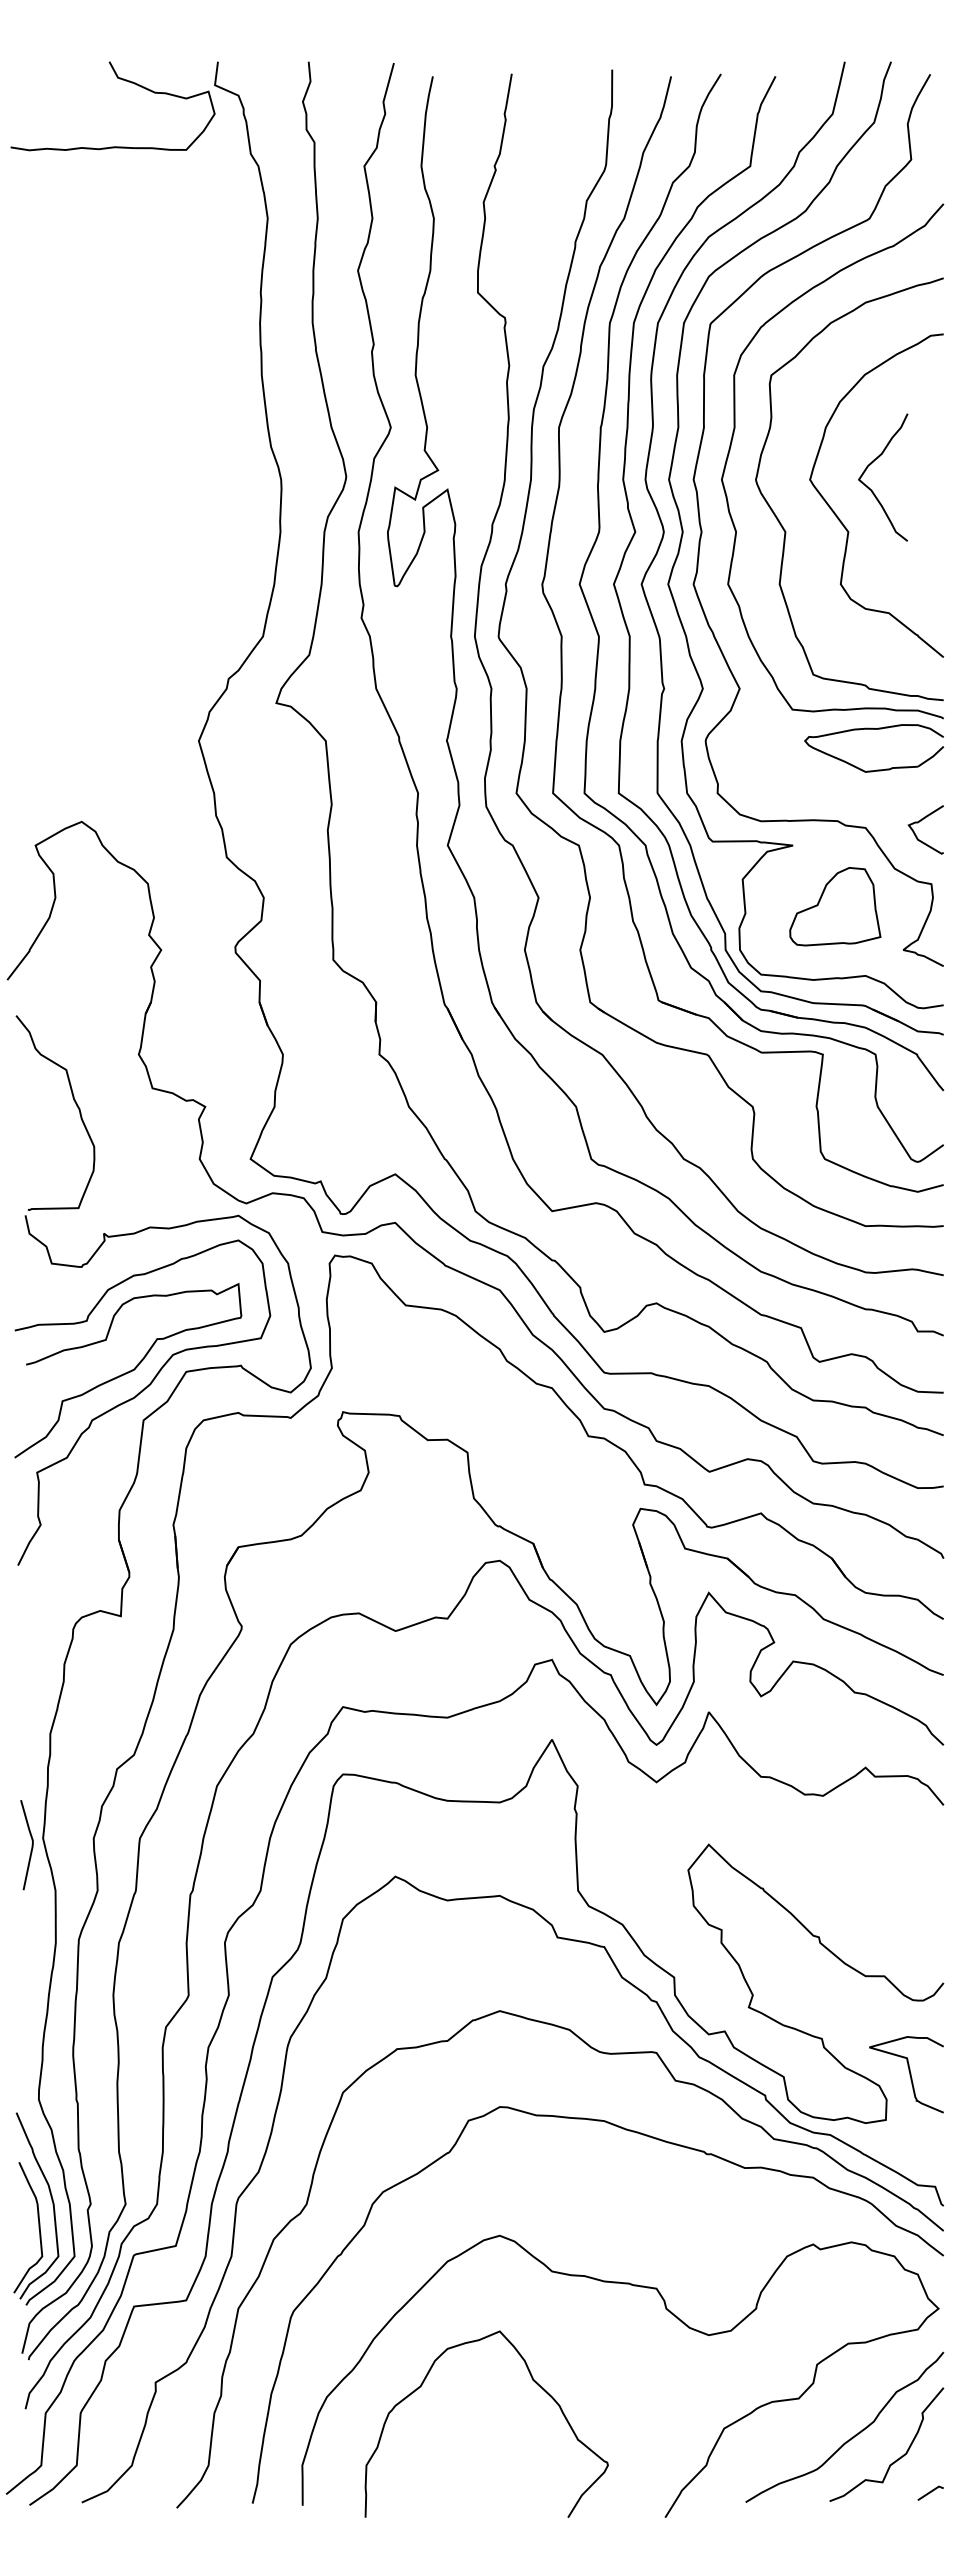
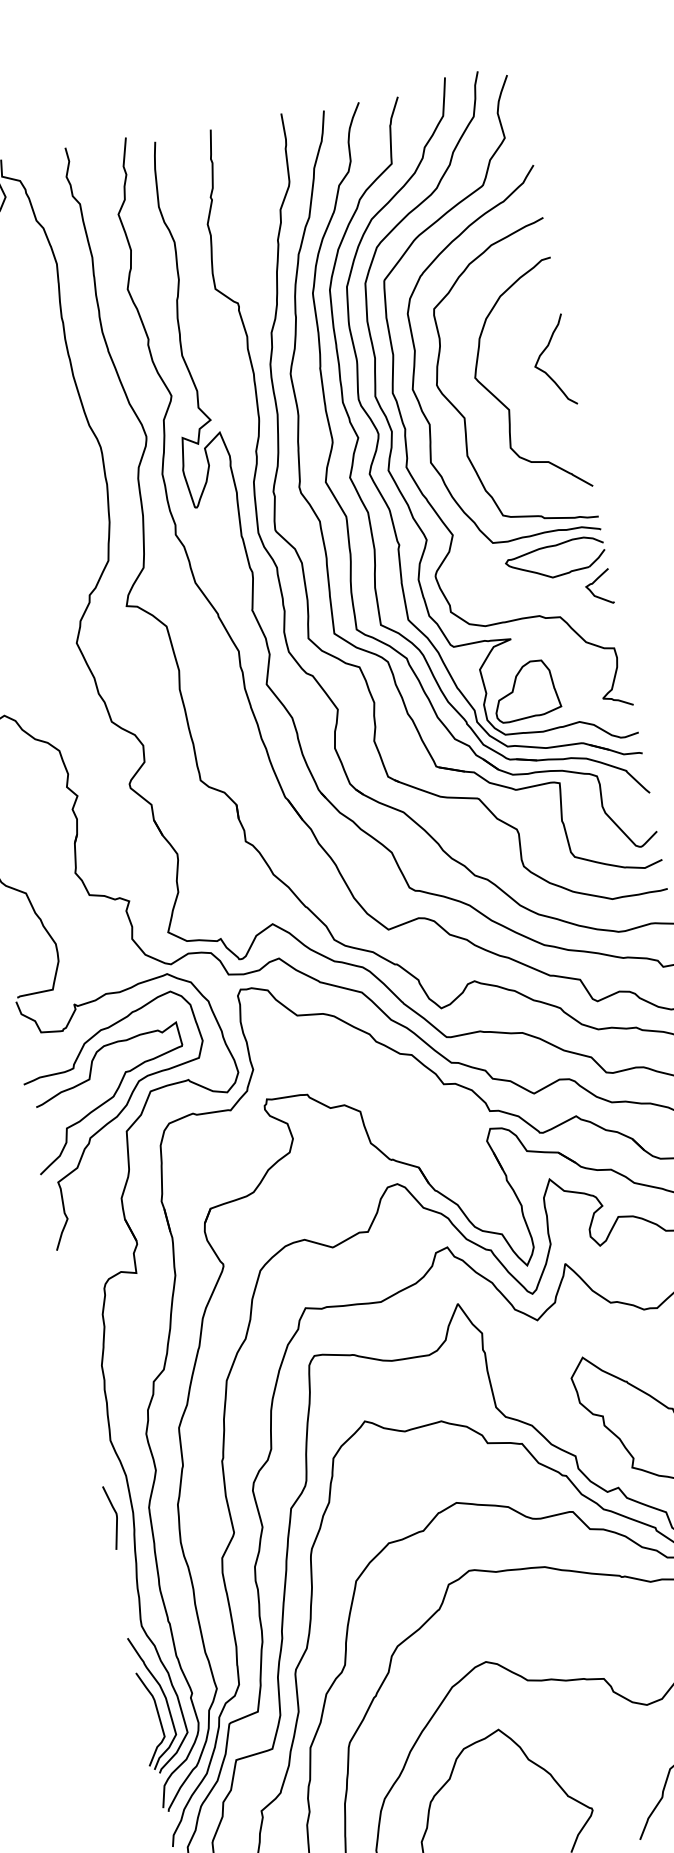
curve: (871, 489) -> (545, 372), moved
curve: (921, 821) -> (594, 582), moved
part: (835, 906) -> (525, 690), moved
curve: (31, 1845) -> (116, 1517), moved

